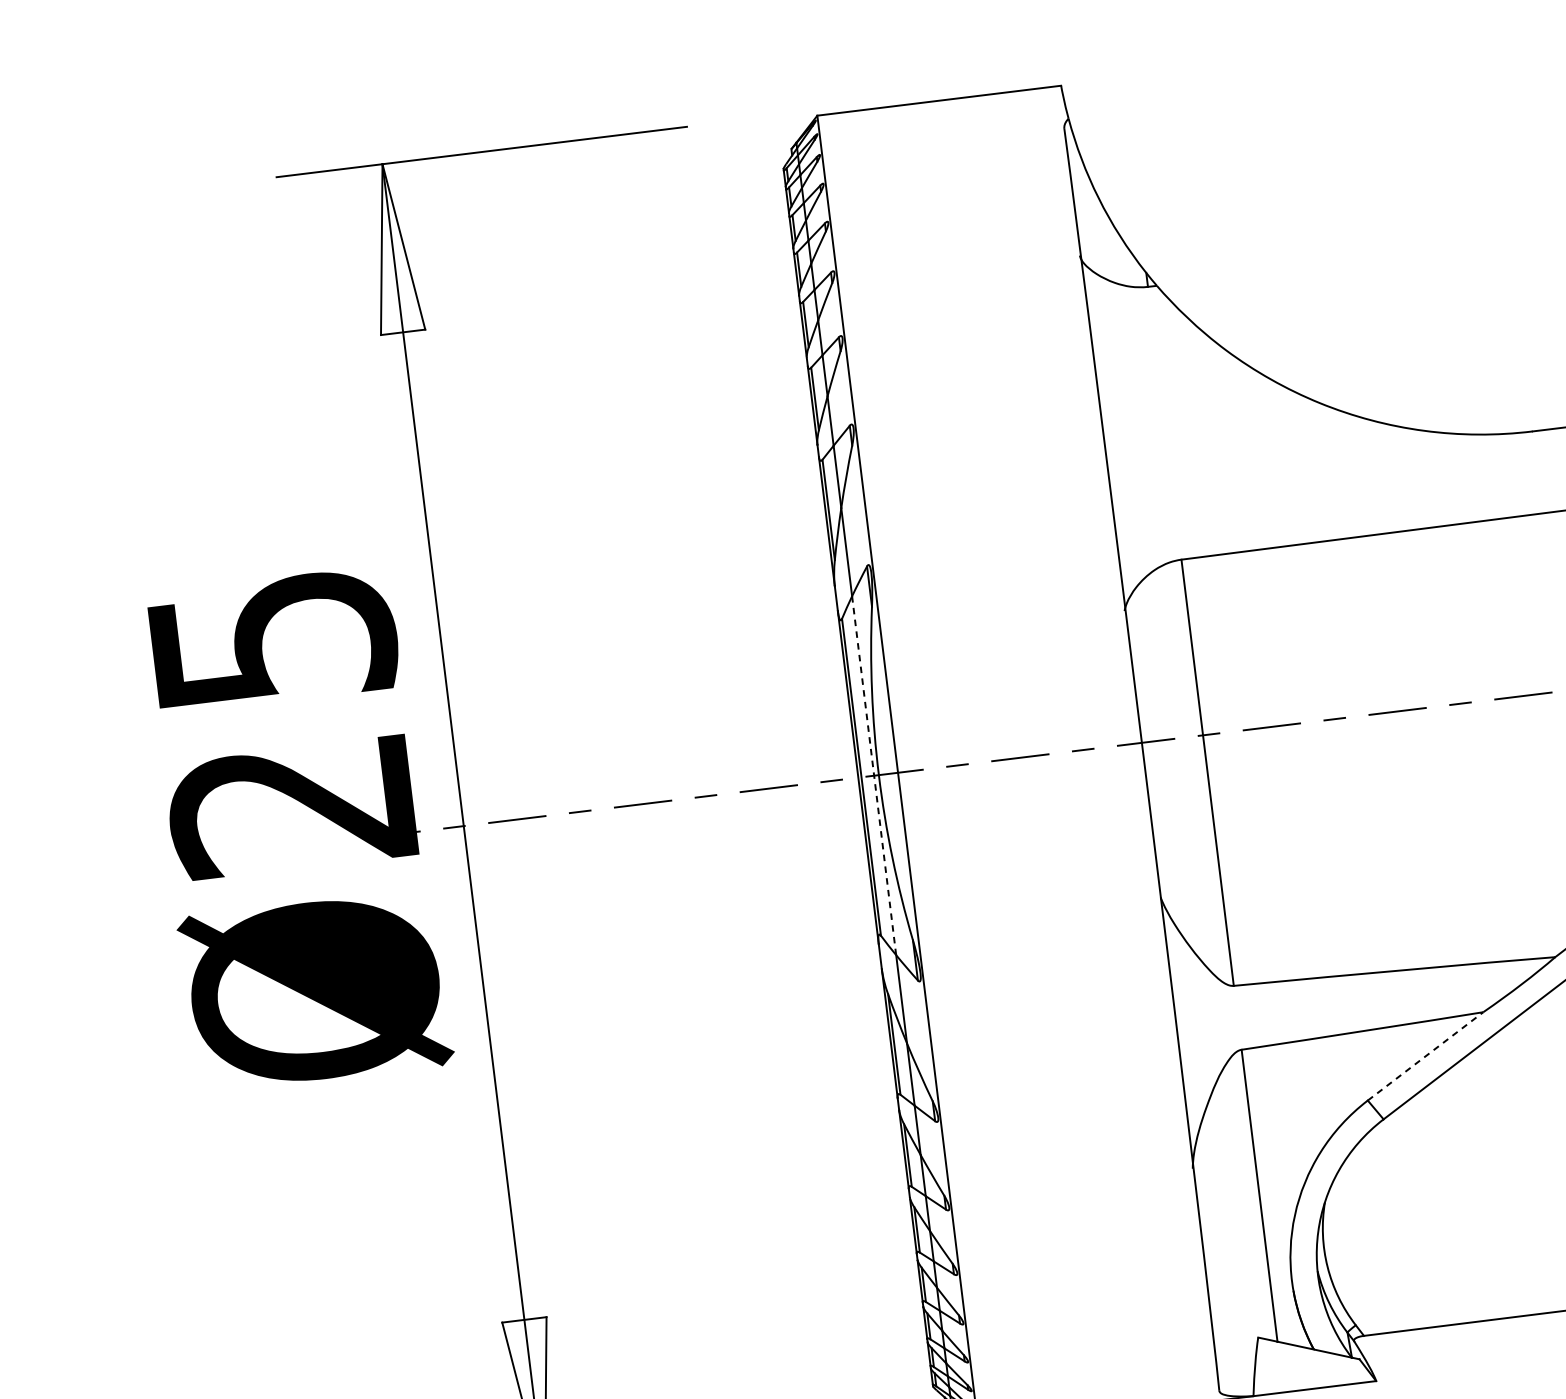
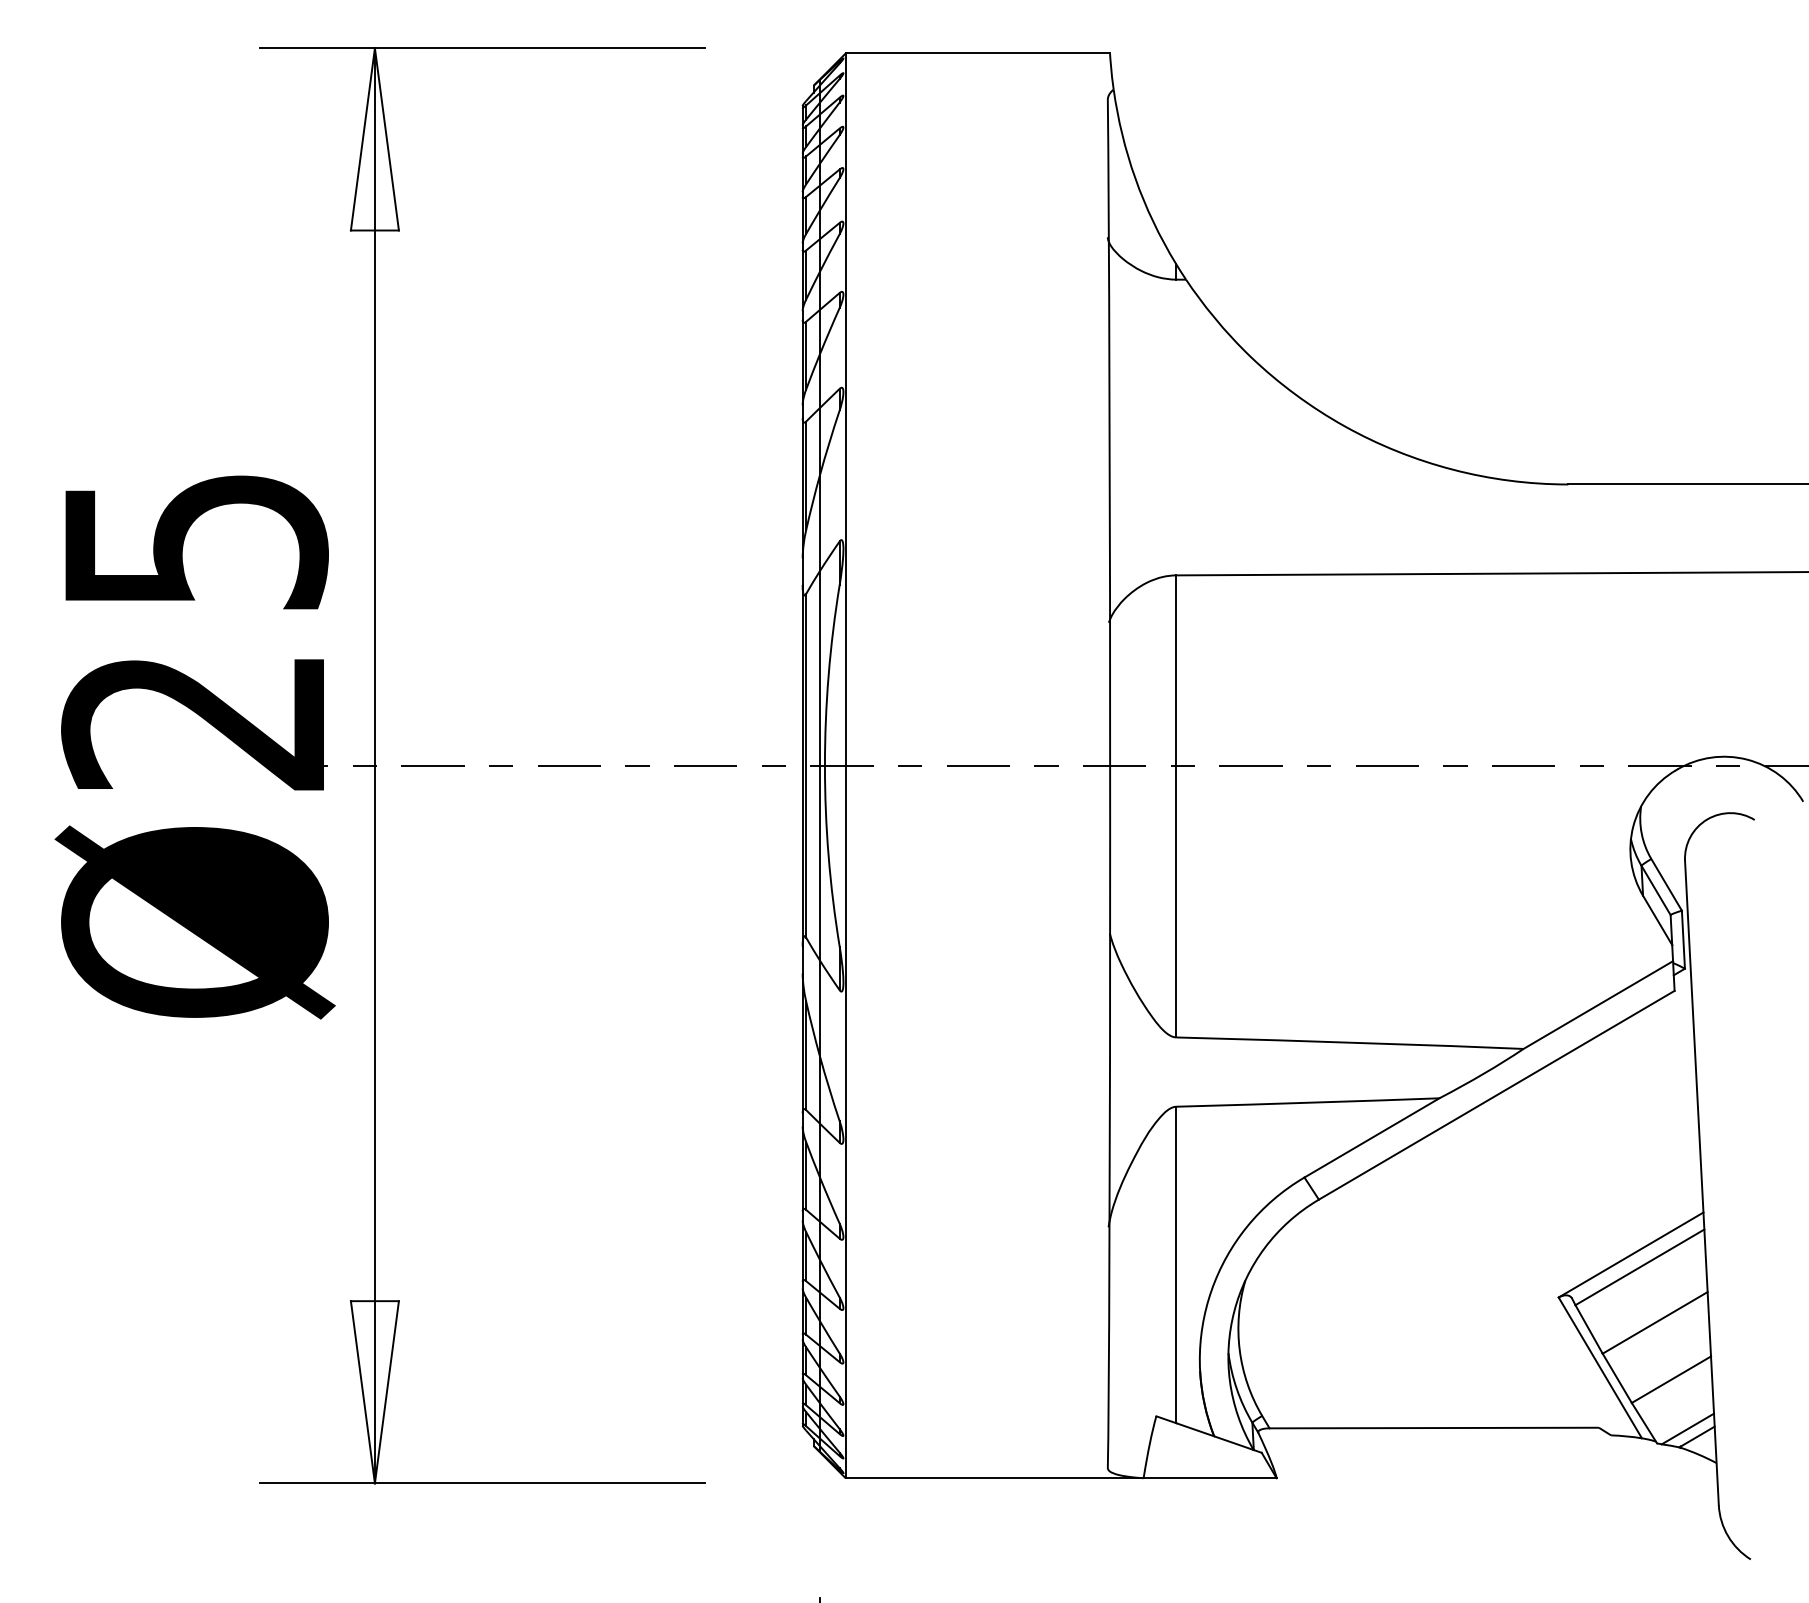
line: (873, 775) -> (819, 765), dashed -> solid
line: (1426, 1055) -> (1372, 1137), dashed -> solid

